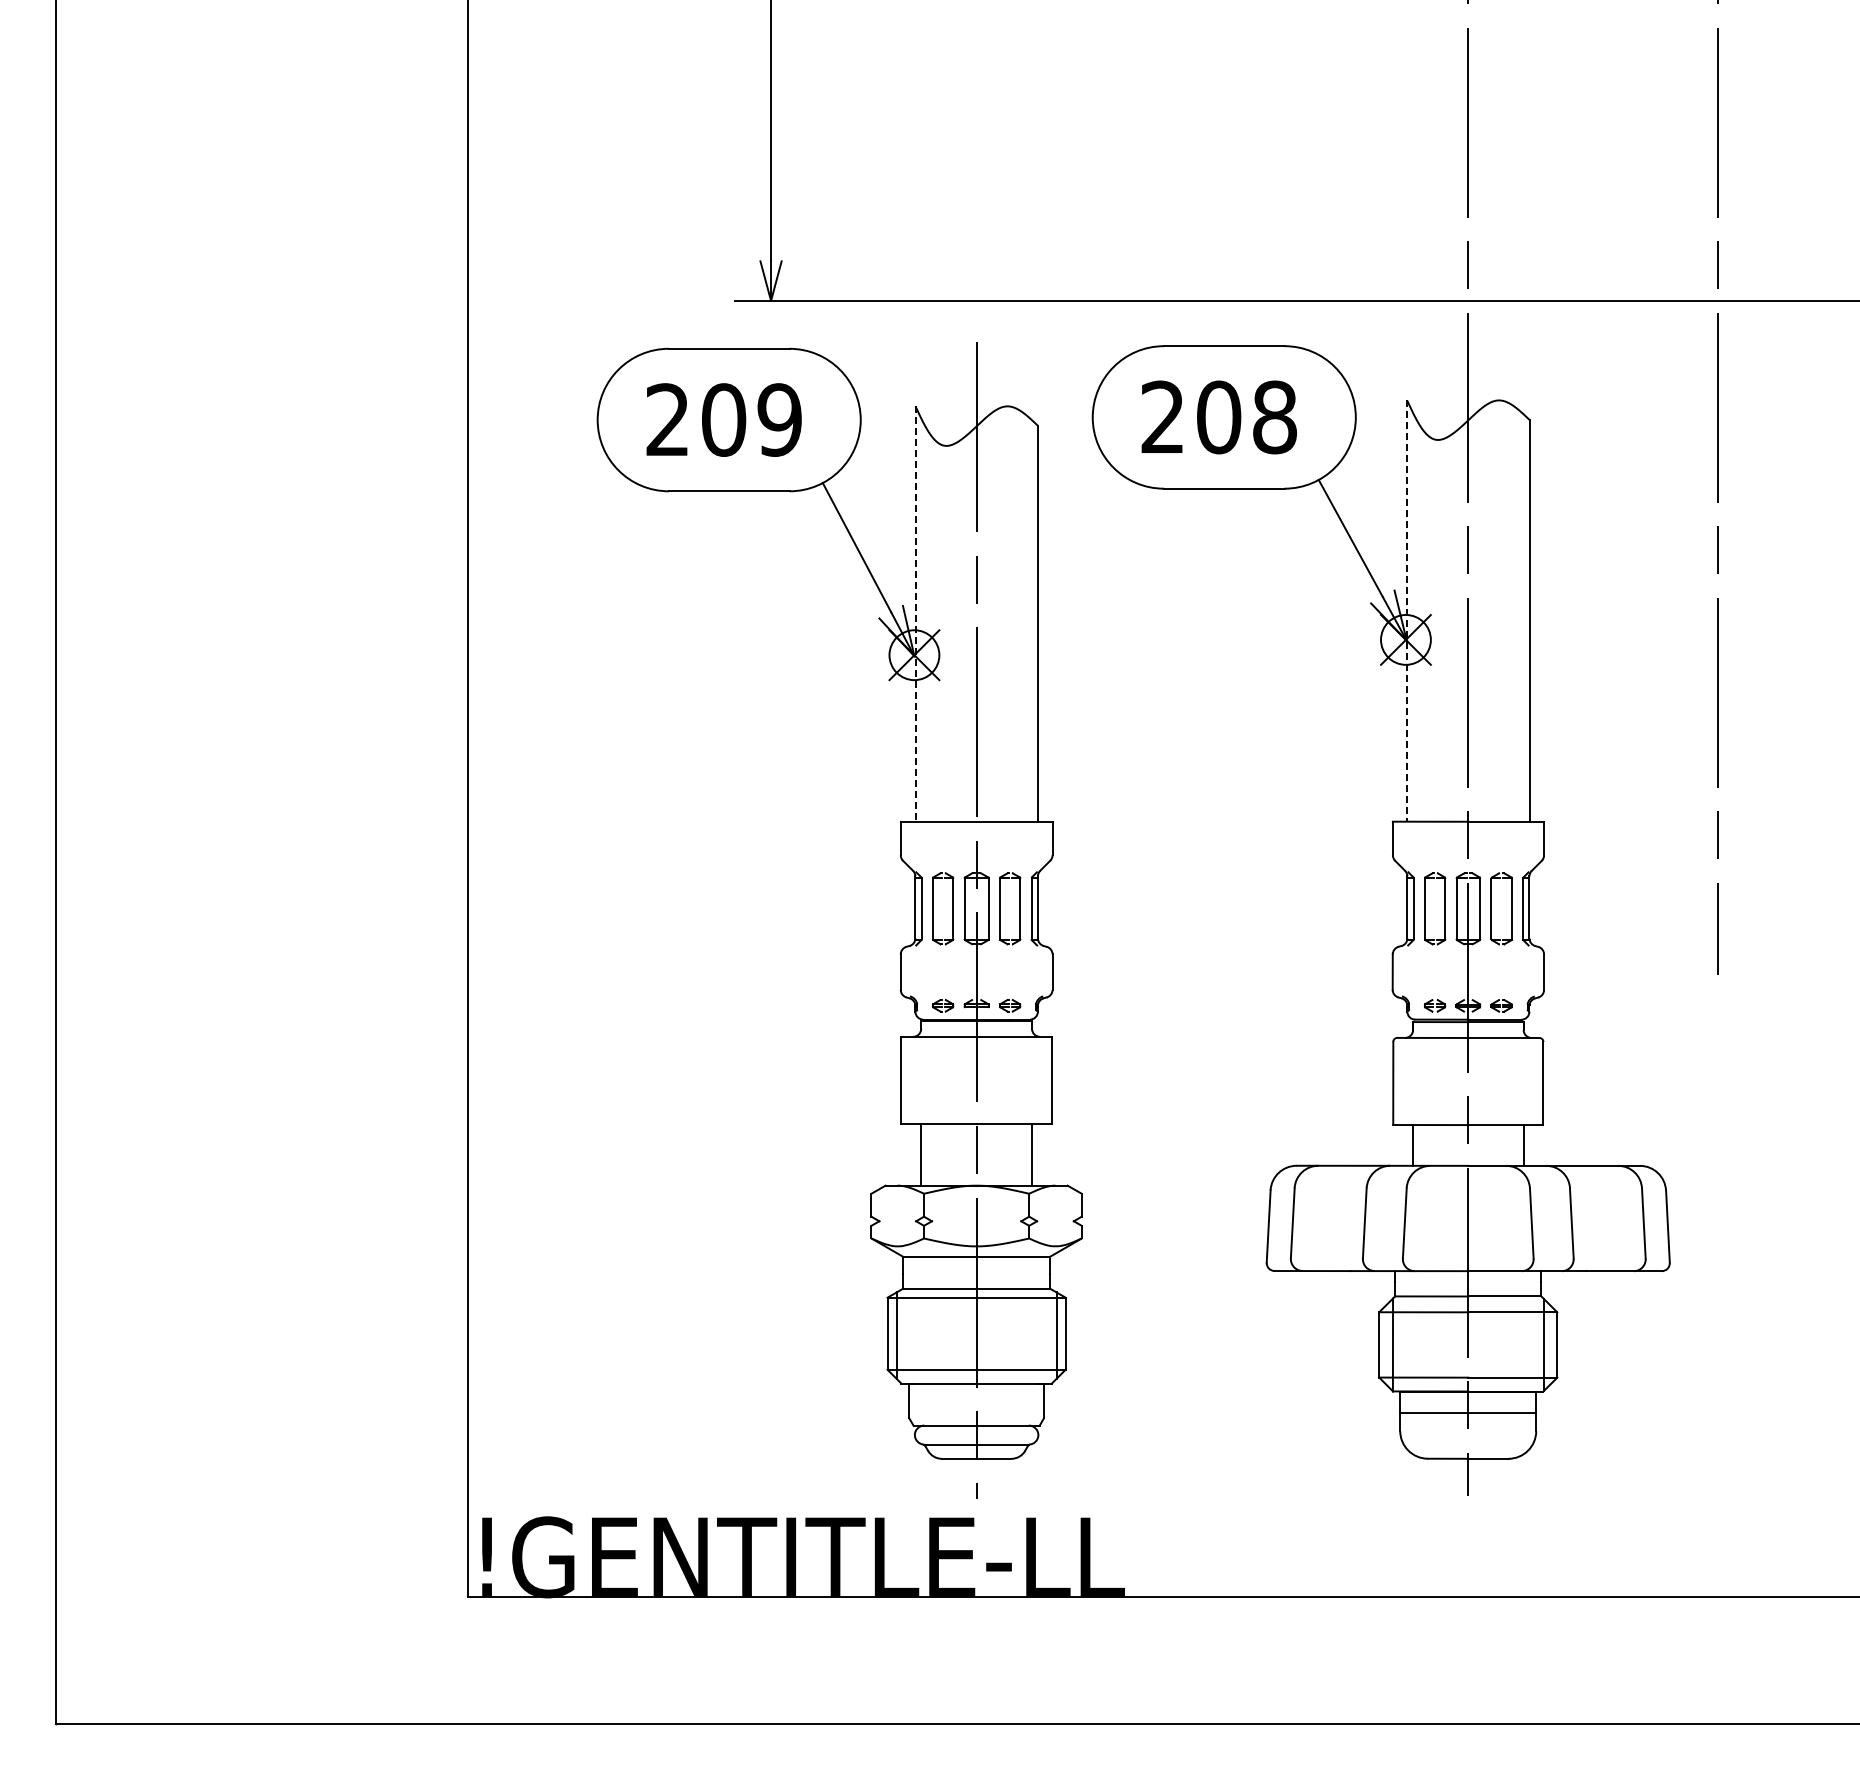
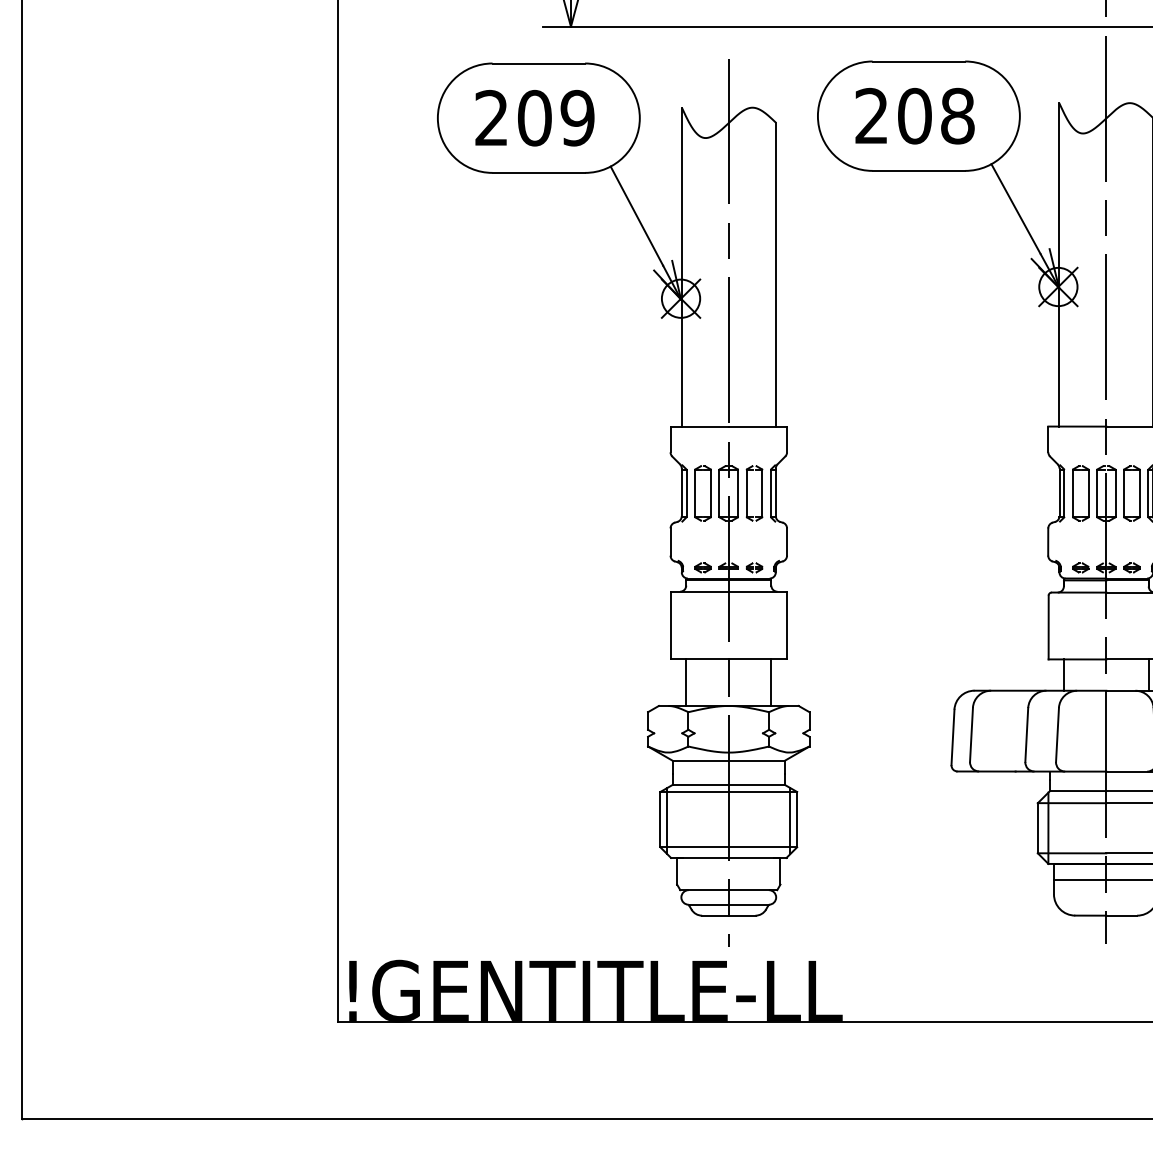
line: (1407, 611) -> (1059, 265), dashed -> solid
line: (915, 614) -> (681, 267), dashed -> solid

